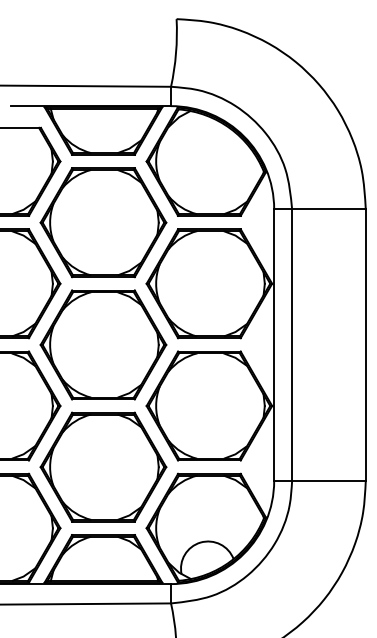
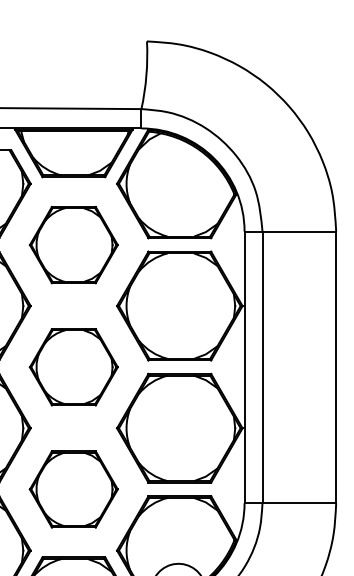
part: (103, 222) -> (73, 244), size x0.7
part: (103, 344) -> (73, 366), size x0.7
part: (103, 466) -> (73, 488), size x0.7

